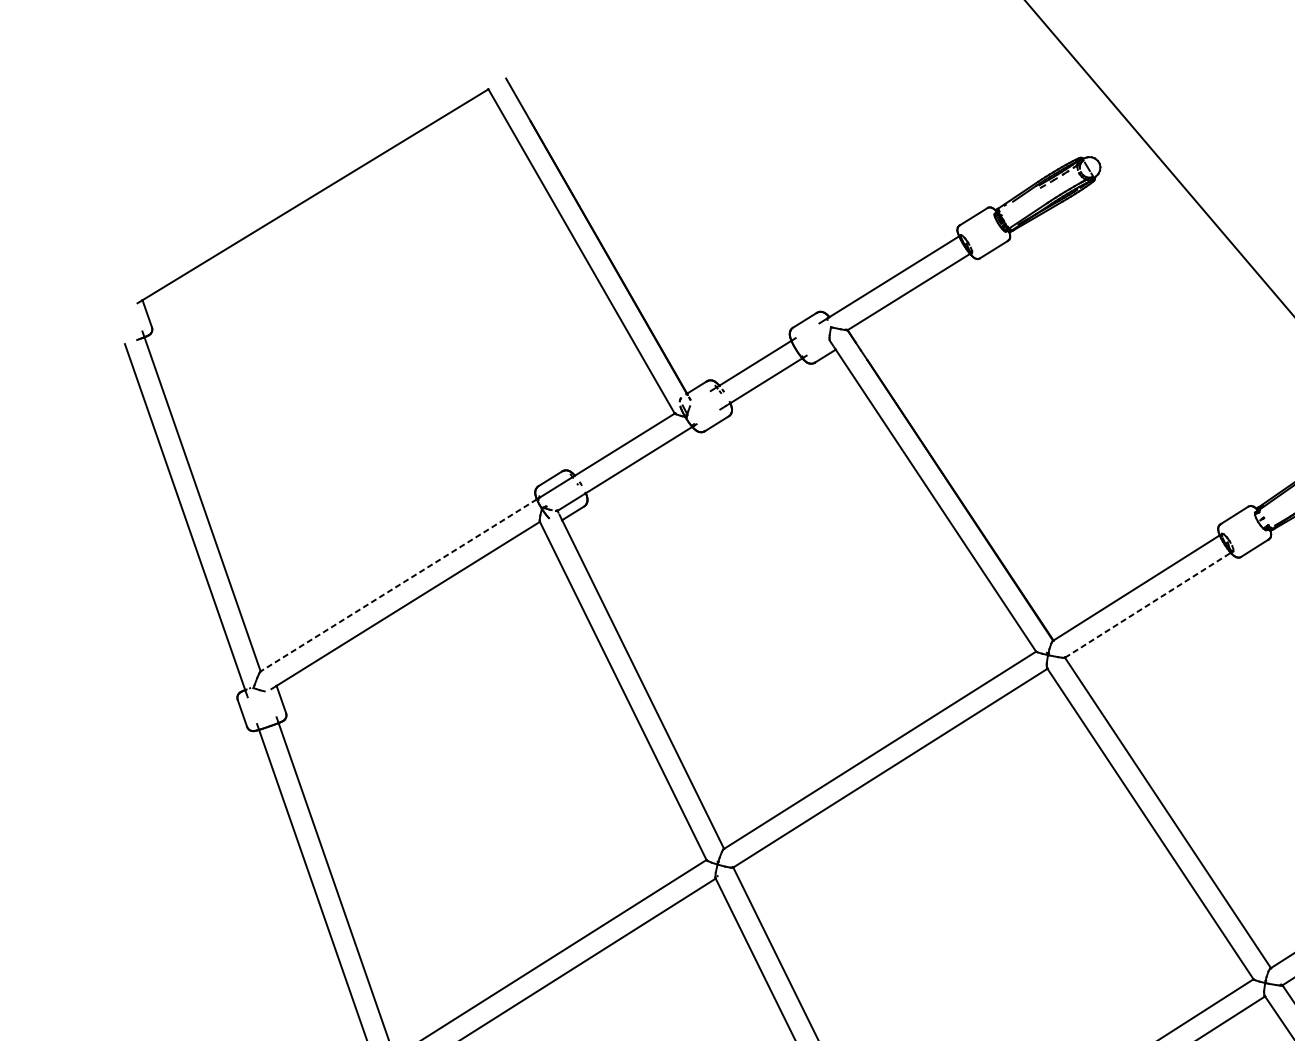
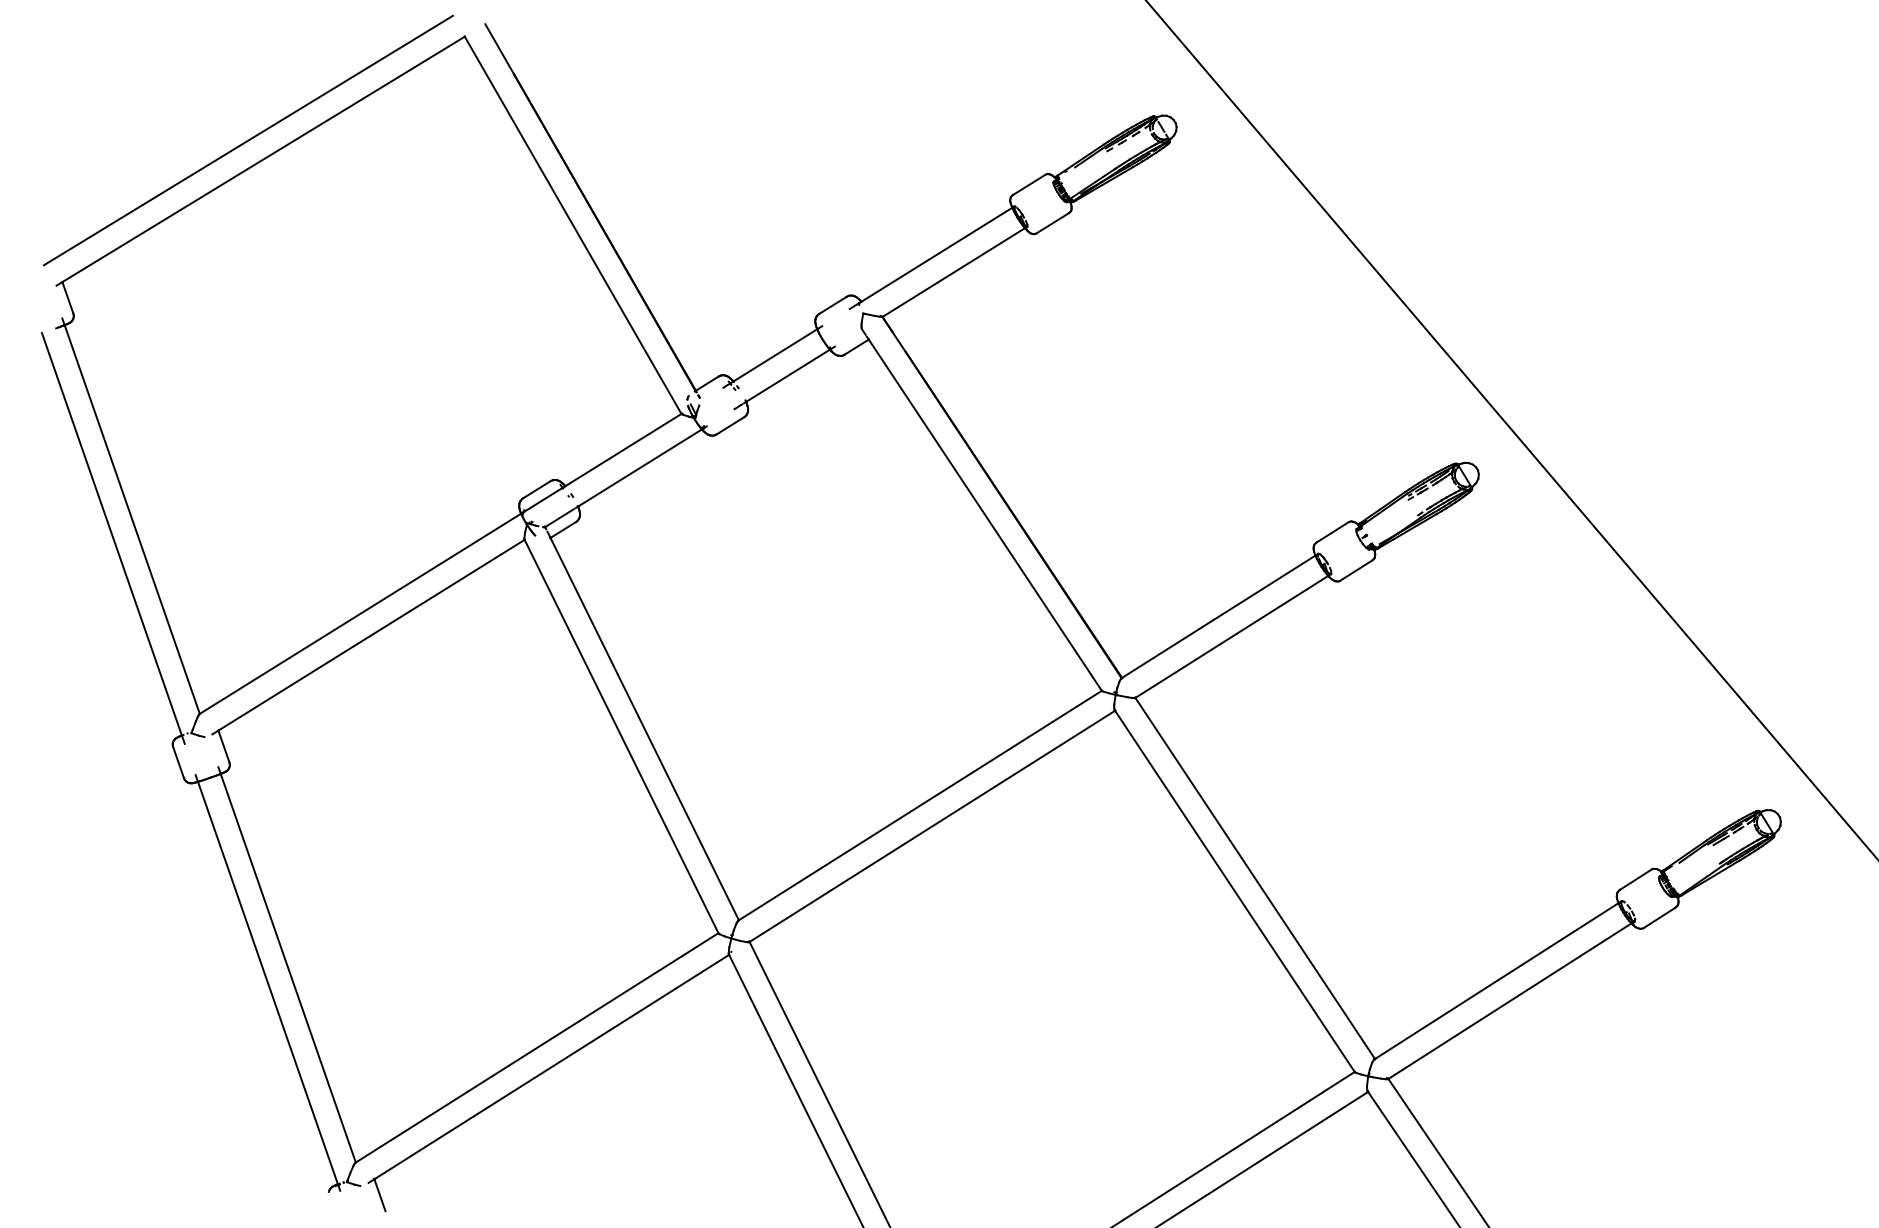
line: (301, 178) -> (247, 140), added
line: (398, 586) -> (360, 614), dashed -> solid
line: (1148, 604) -> (1232, 636), dashed -> solid

